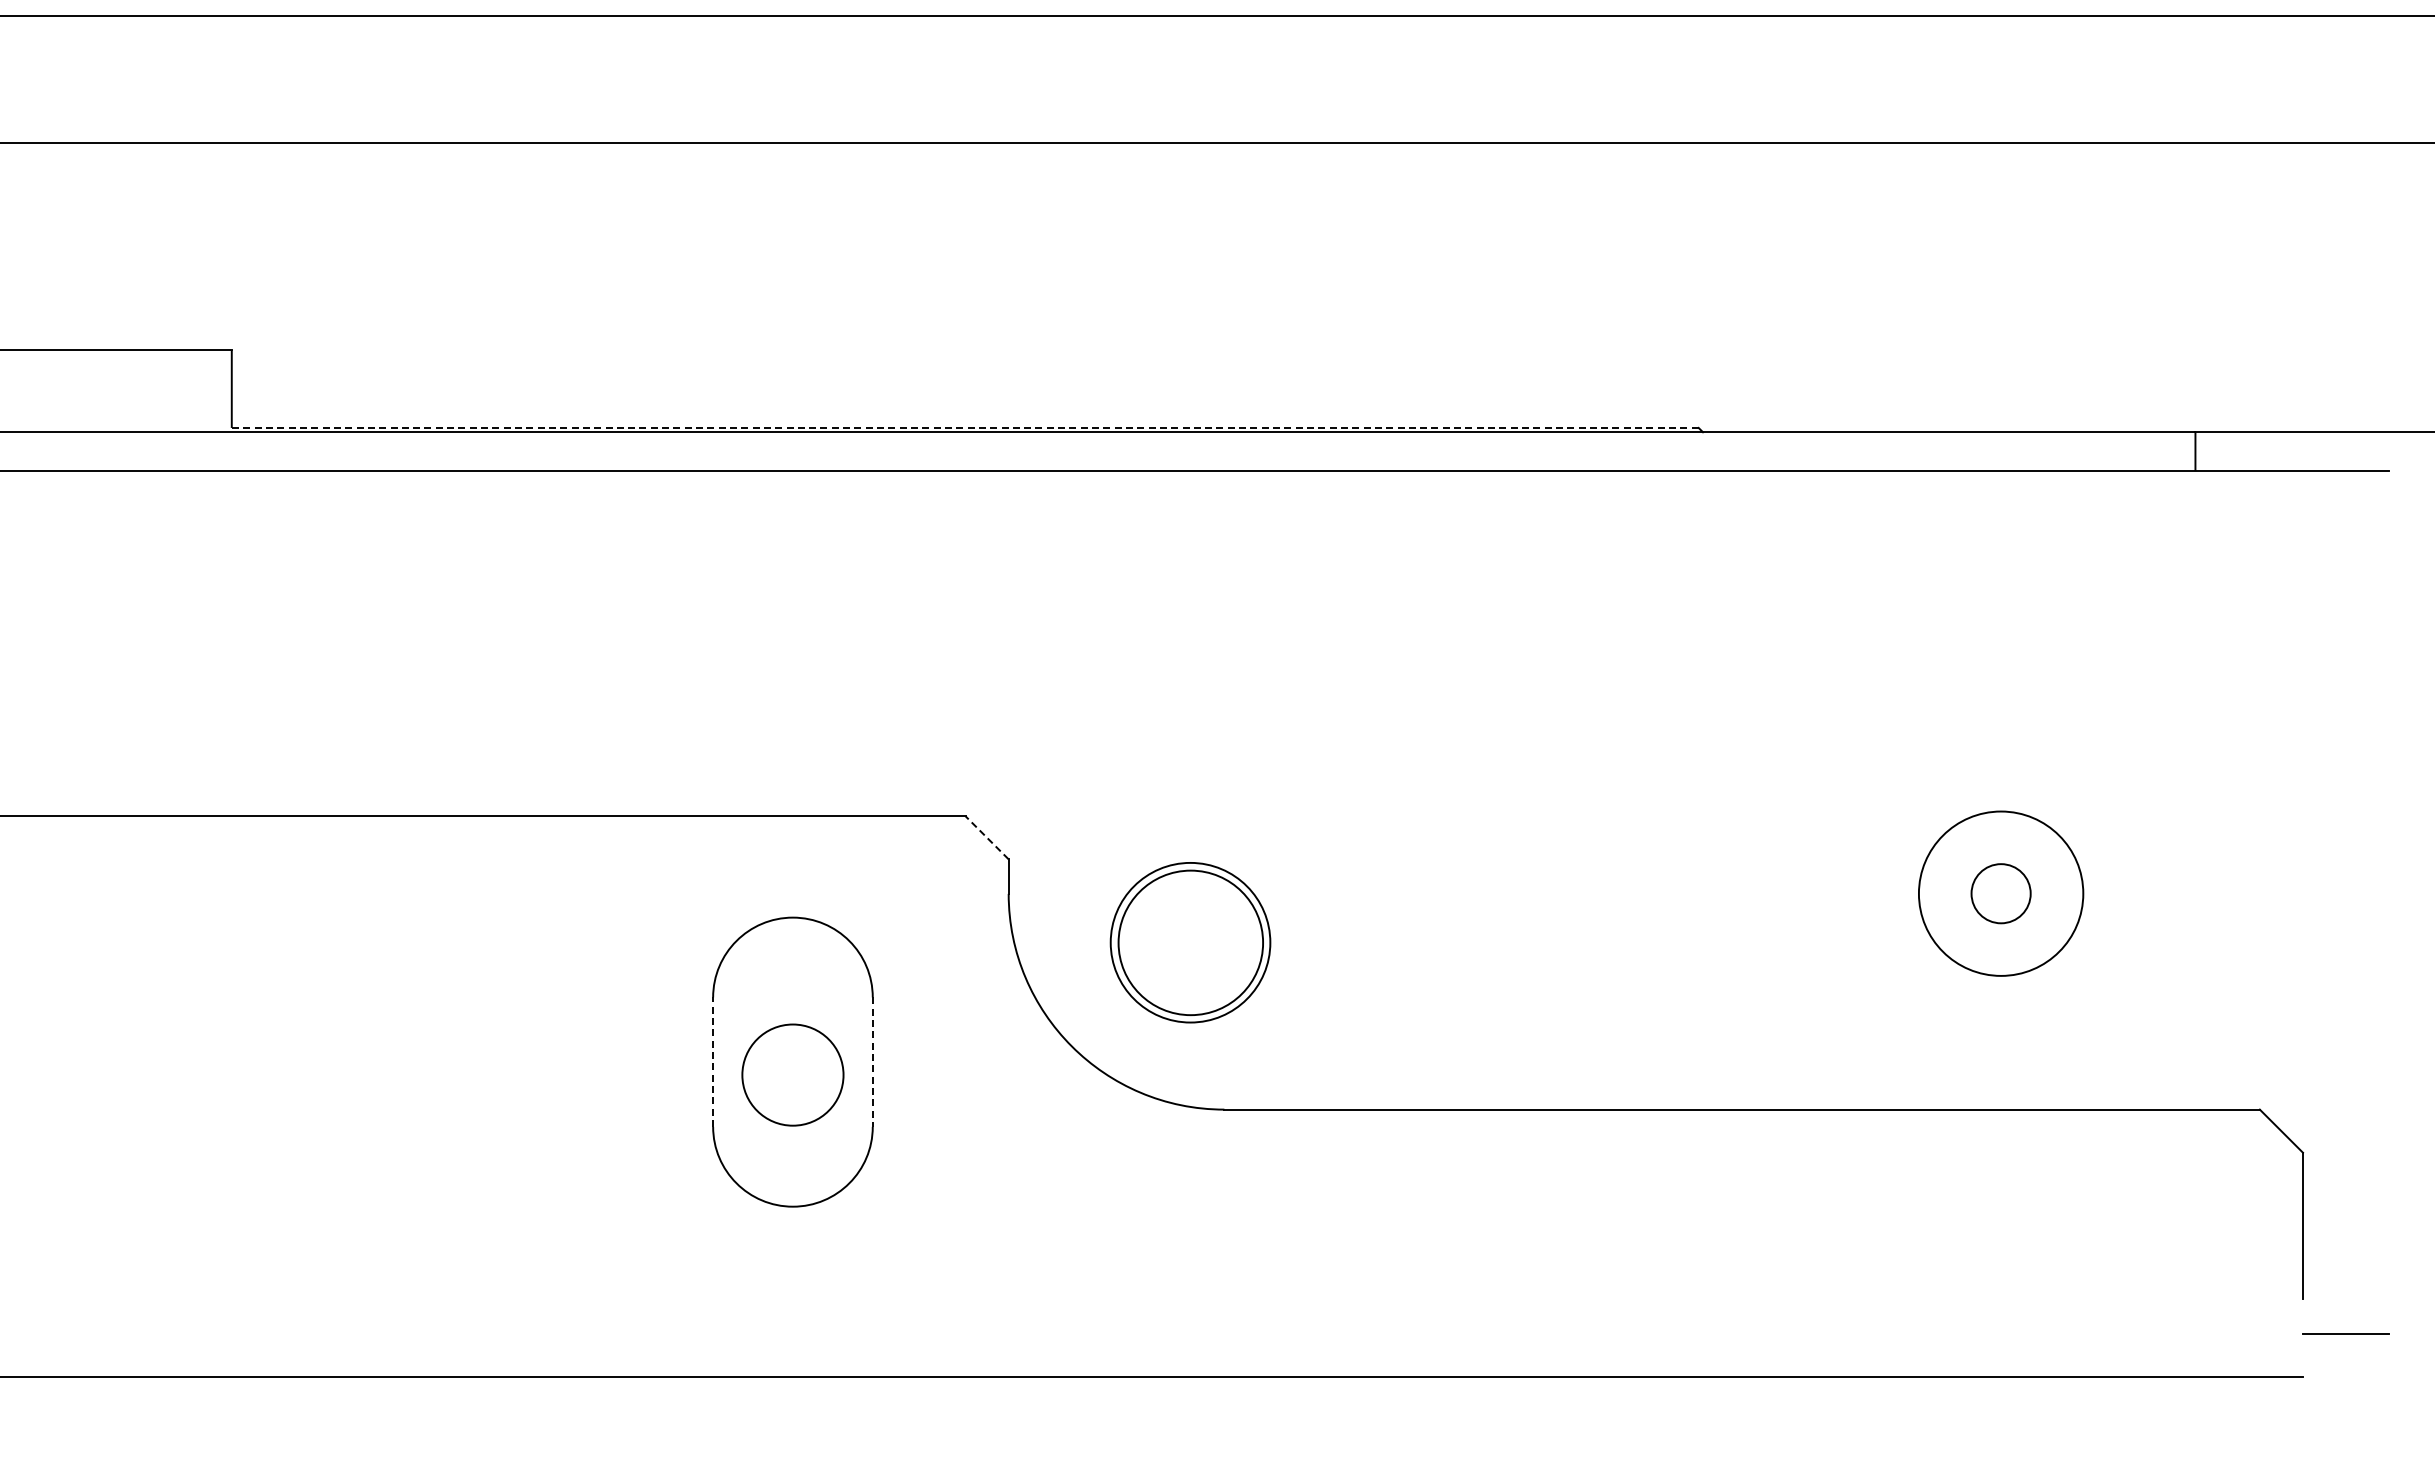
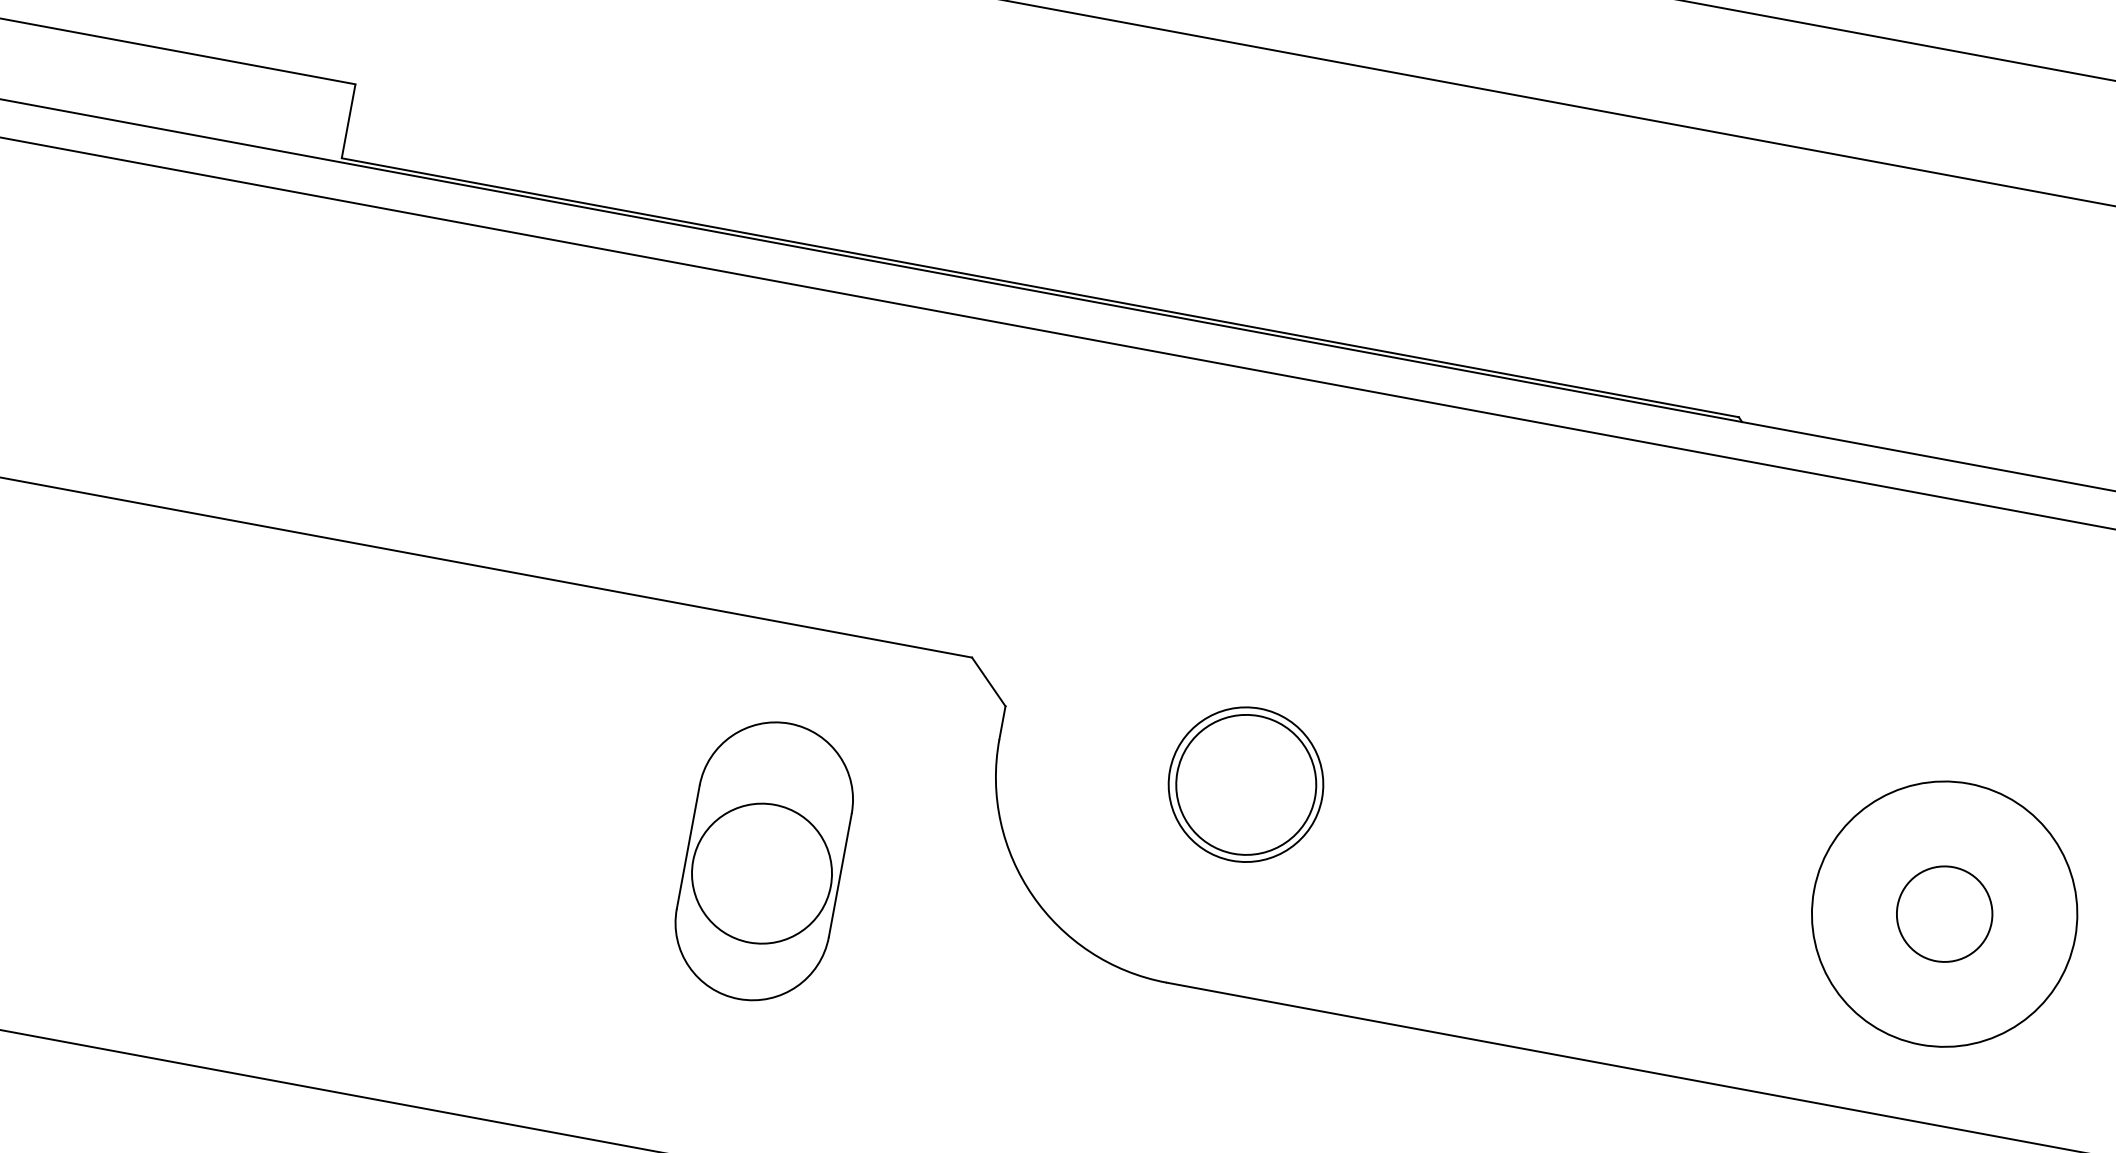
line: (964, 427) -> (1039, 287), dashed -> solid
line: (987, 837) -> (989, 681), dashed -> solid
circle: (2000, 893) -> (1944, 913), size x1.67
circle: (2001, 893) -> (1945, 914), size x1.67
part: (1190, 942) -> (1246, 784), moved
line: (713, 1062) -> (688, 847), dashed -> solid
line: (872, 1062) -> (839, 875), dashed -> solid
circle: (792, 1074) -> (761, 873), size x1.43

